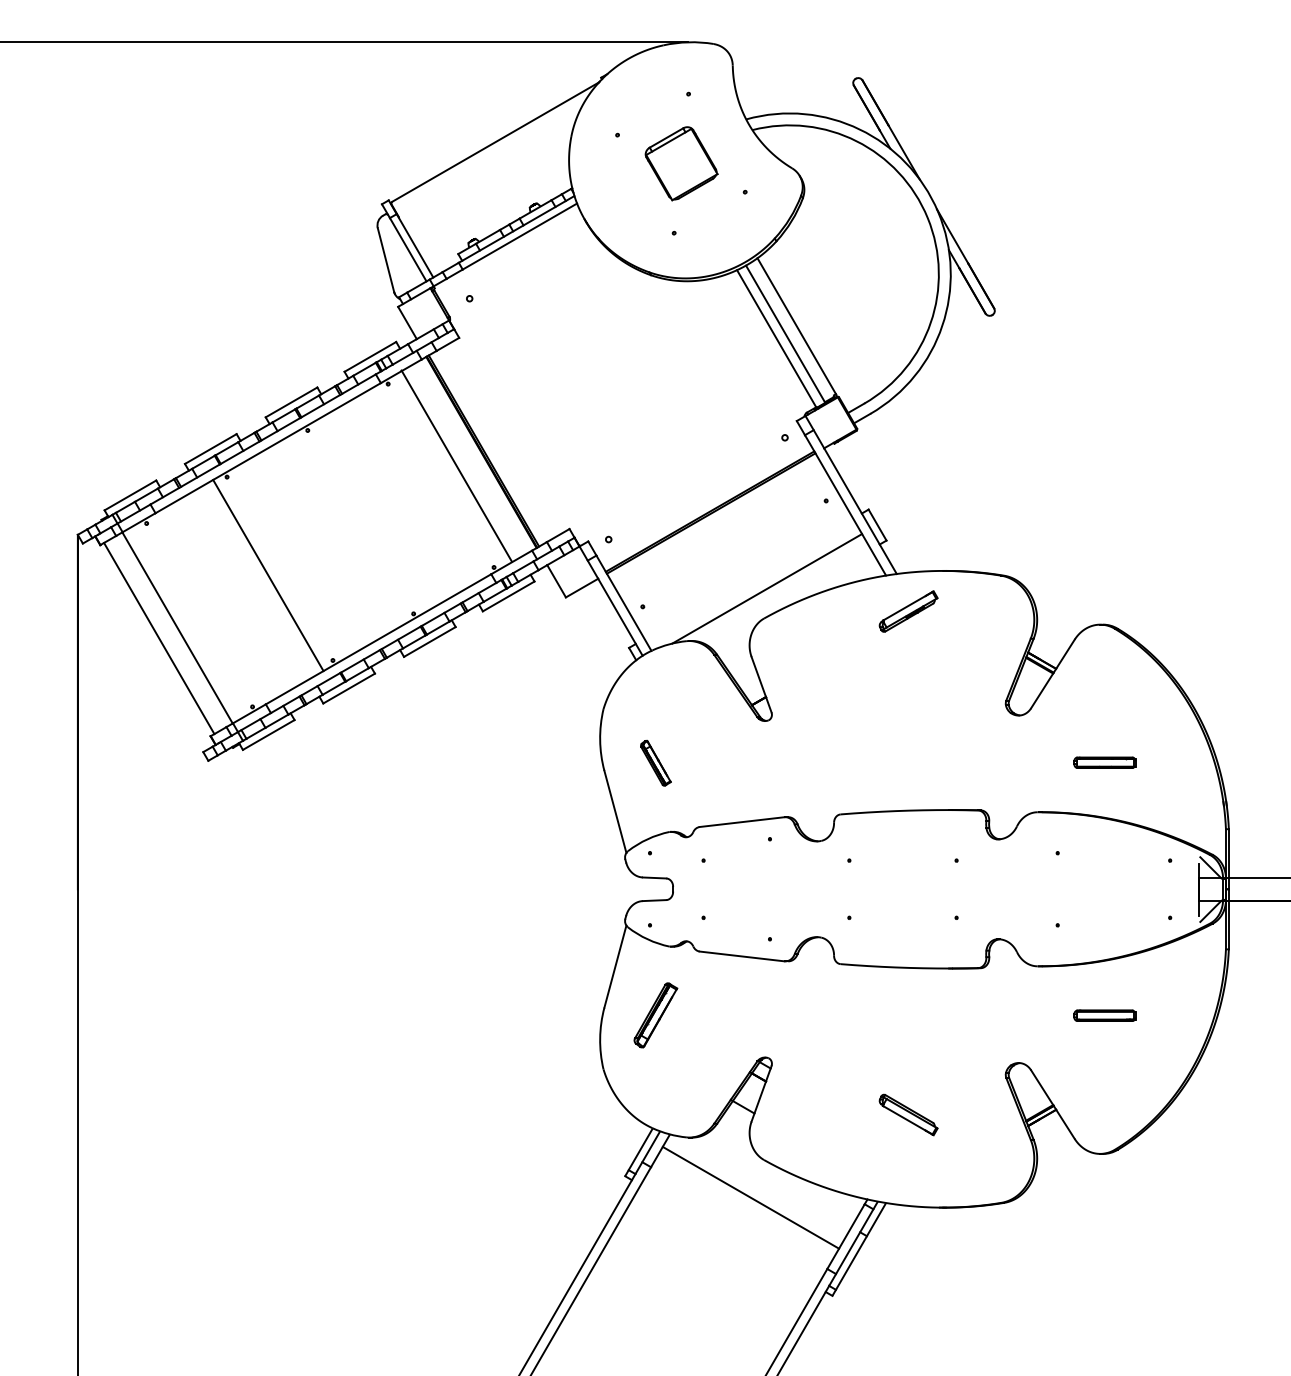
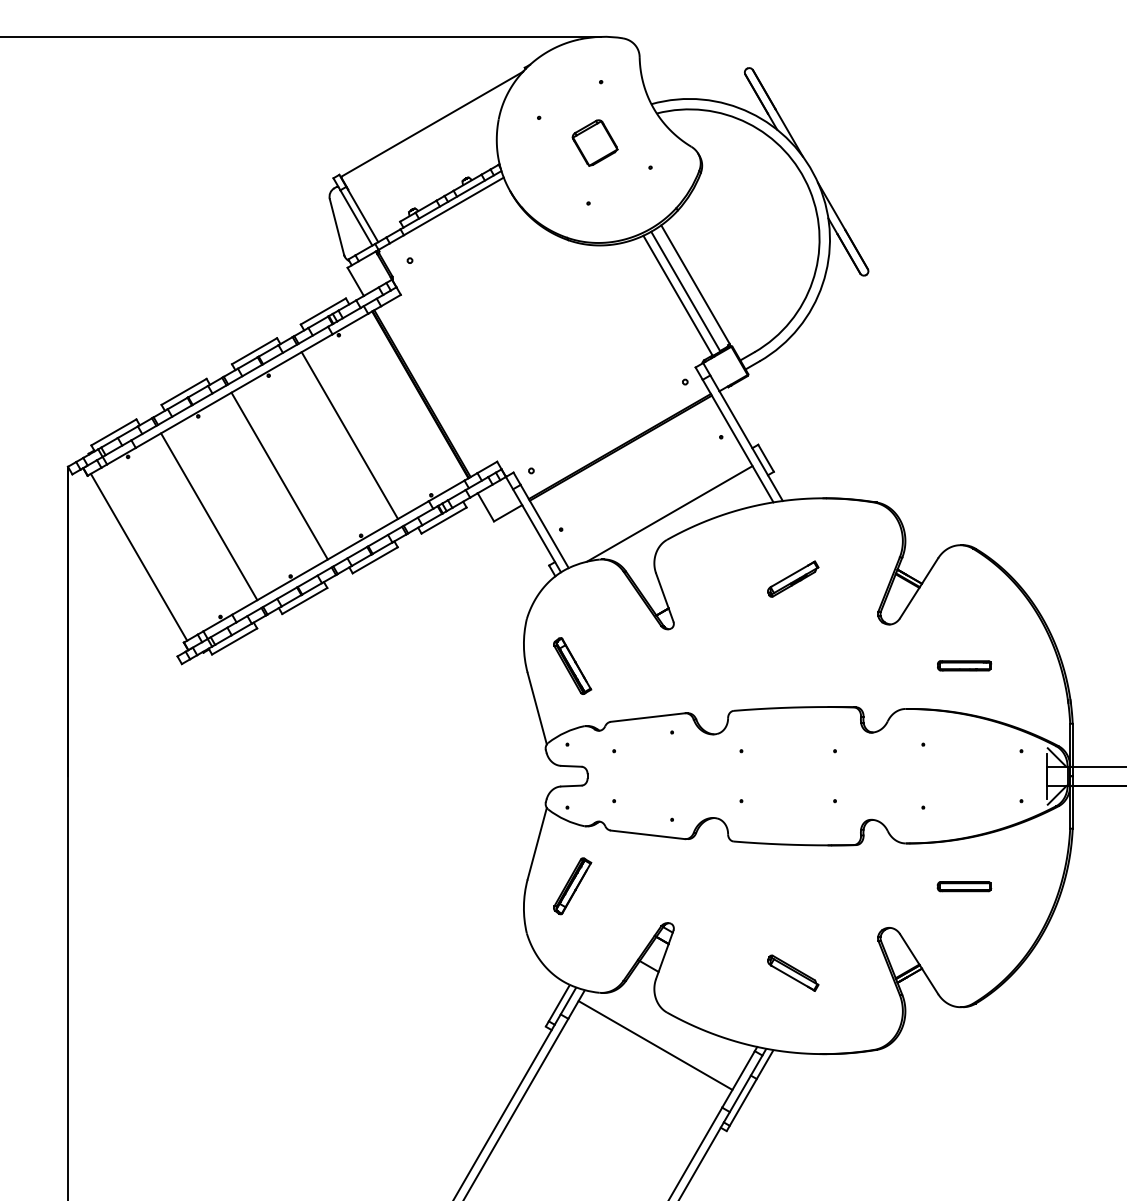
part: (681, 164) -> (594, 143), size x0.71
line: (456, 465) -> (349, 435), moved
line: (268, 575) -> (279, 476), moved
part: (908, 611) -> (793, 579), moved
line: (177, 627) -> (209, 516), moved
part: (655, 763) -> (572, 666), size x1.43

